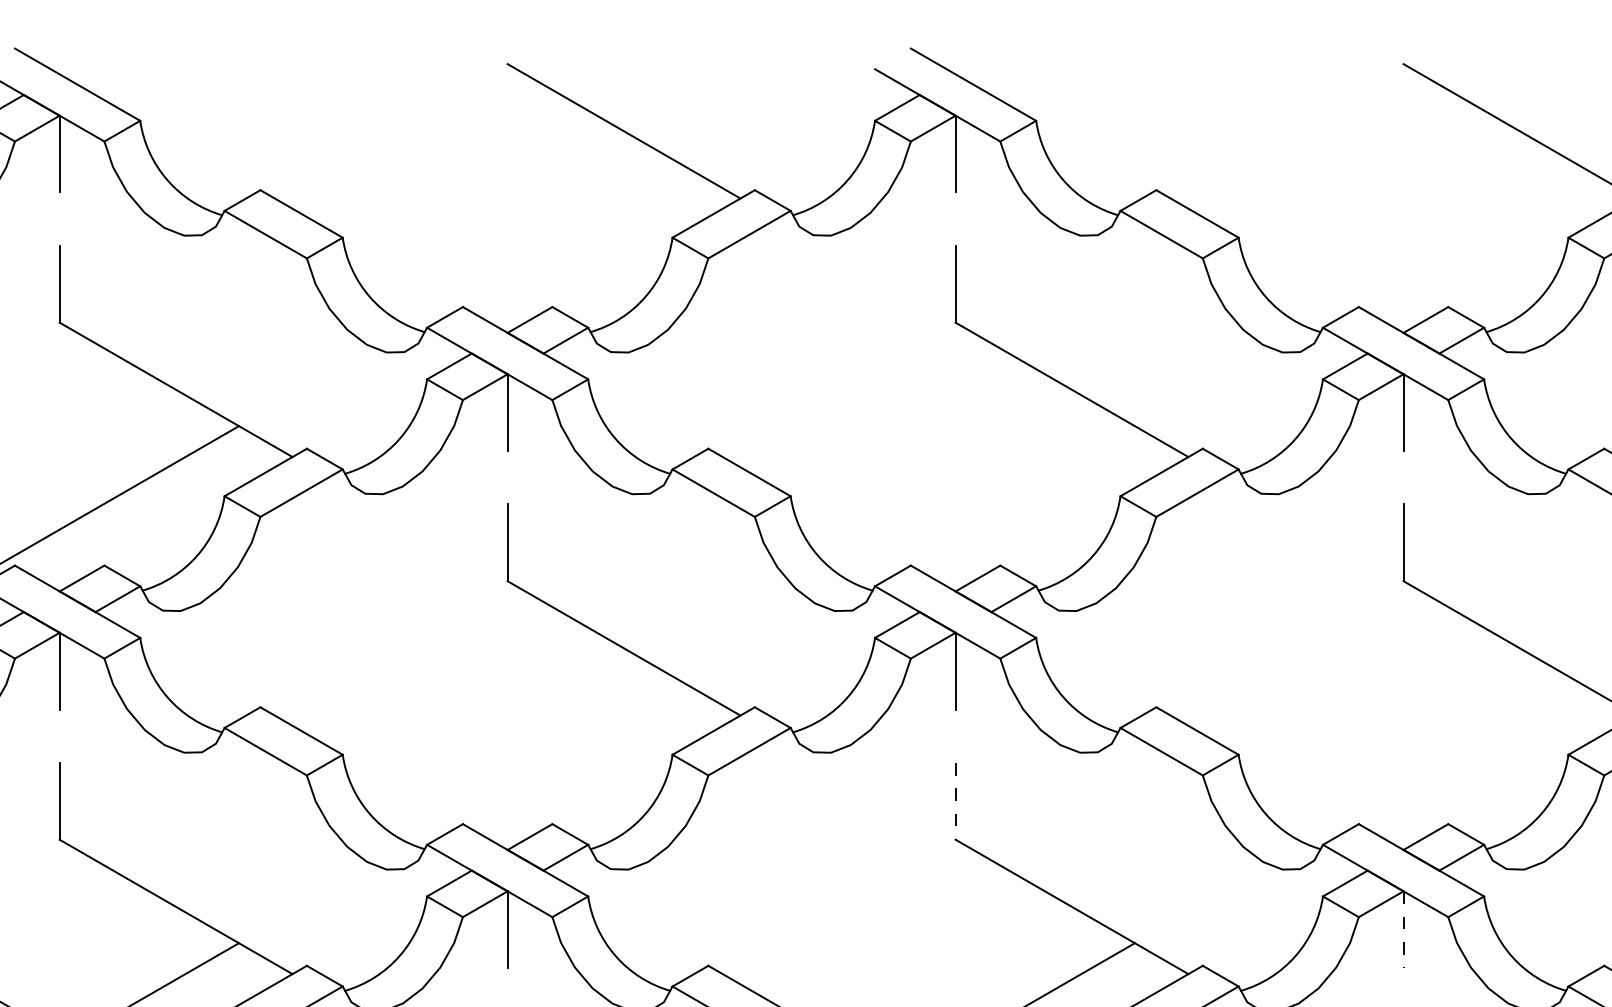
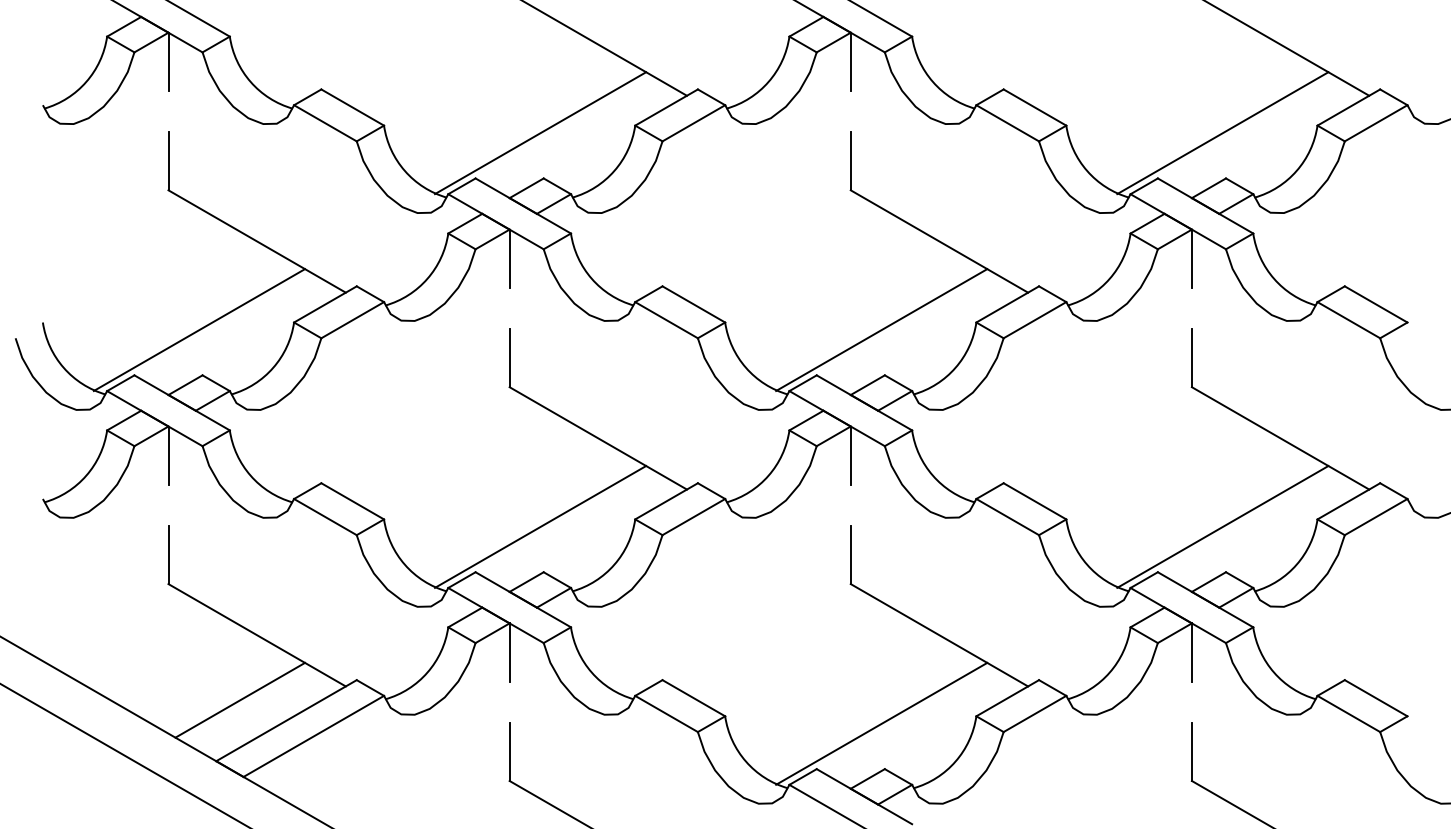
line: (548, 248) -> (540, 133), added
line: (1443, 248) -> (1222, 133), added
line: (995, 506) -> (881, 330), added
line: (548, 764) -> (540, 526), added
line: (1443, 764) -> (1222, 526), added
line: (955, 802) -> (850, 555), dashed -> solid
line: (1403, 930) -> (1191, 653), dashed -> solid

